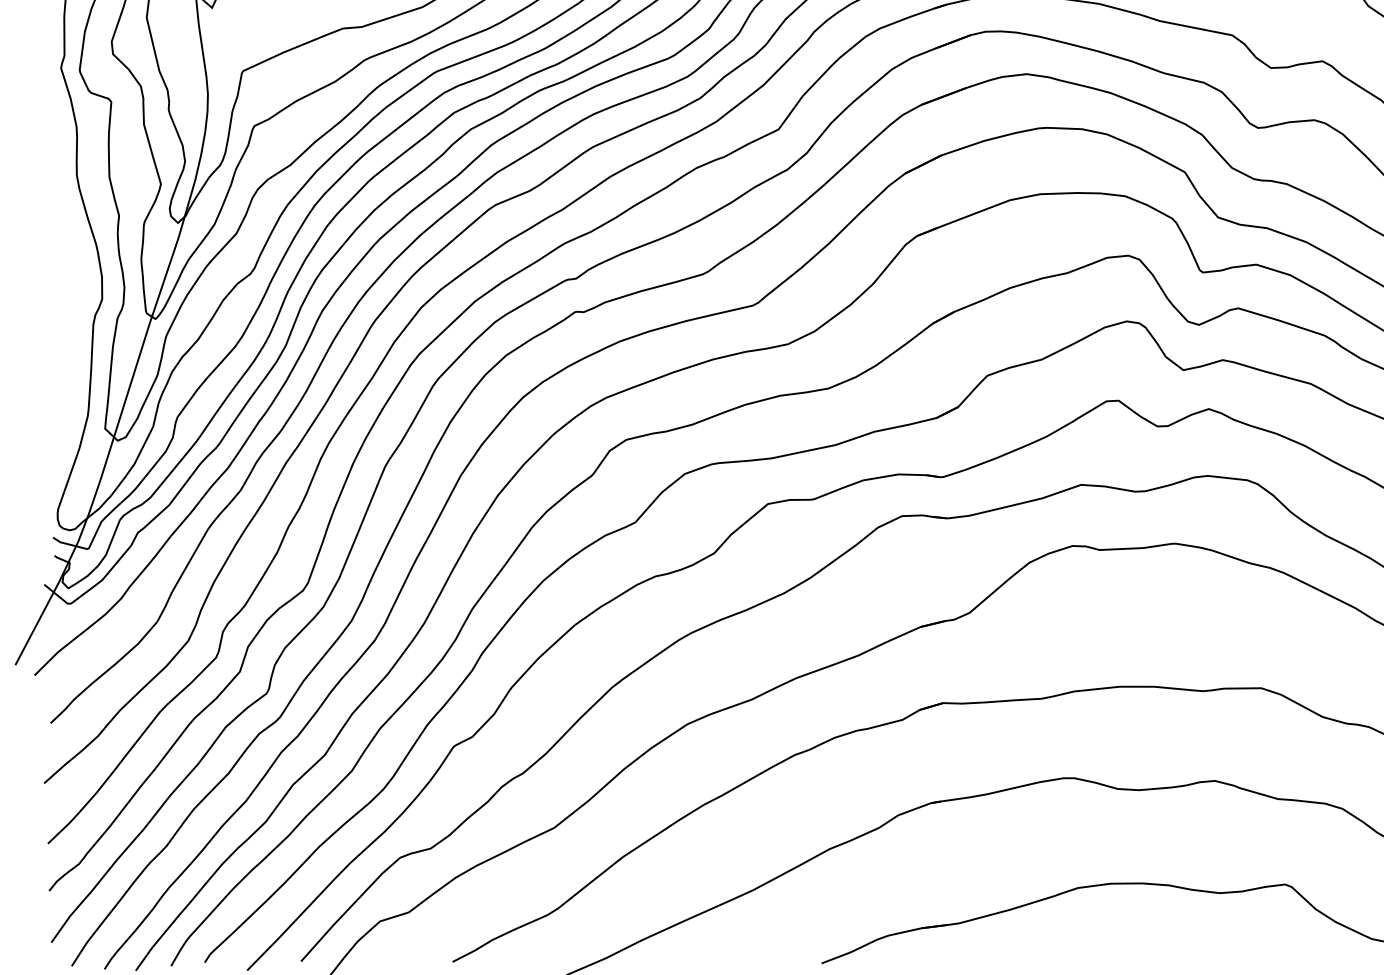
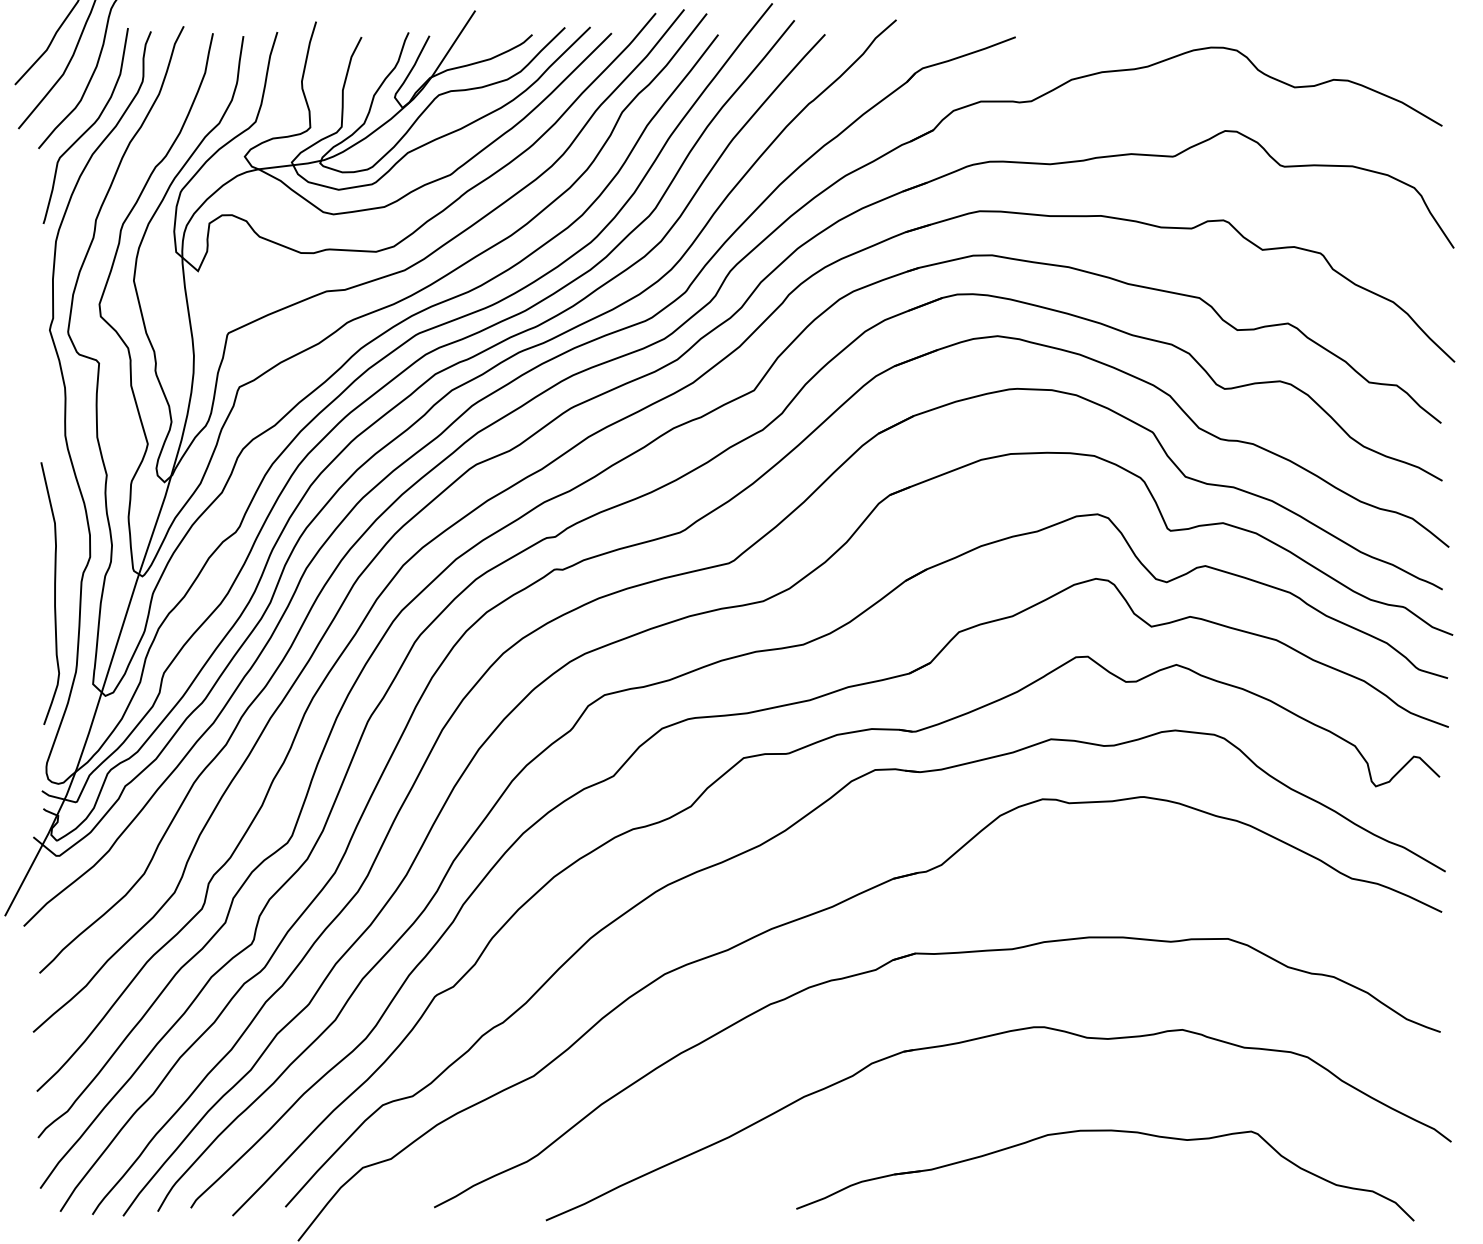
curve: (65, 336) -> (54, 593), added

